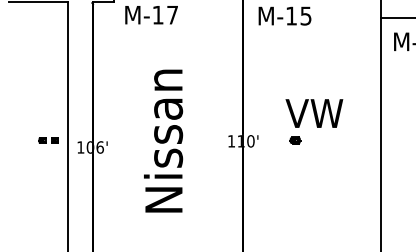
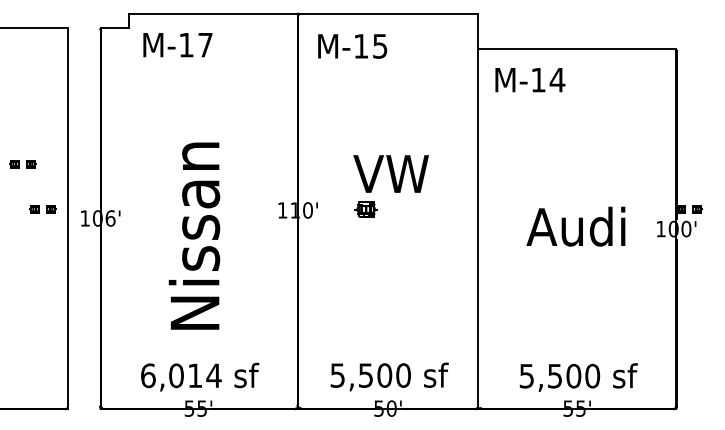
part: (32, 106) -> (22, 164), added
part: (294, 139) -> (365, 208), size x1.4
text: (163, 140) -> (194, 235), moved

